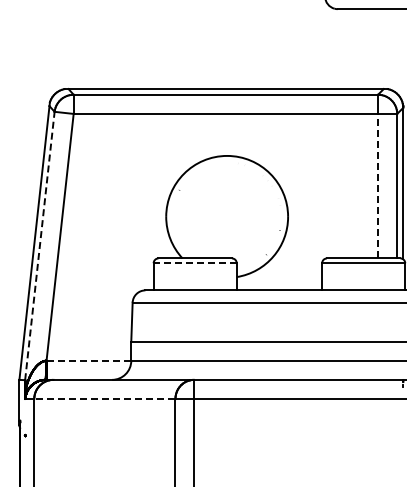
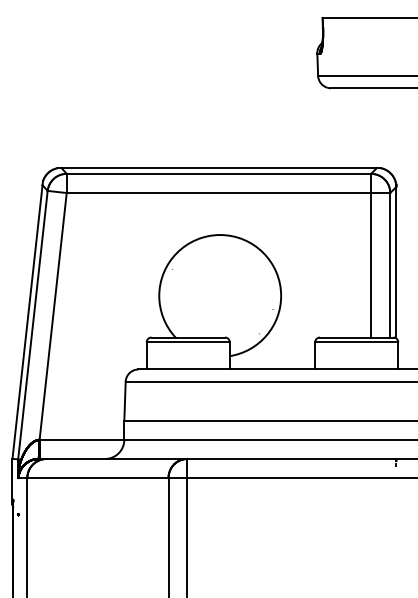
line: (378, 185) -> (371, 264), dashed -> solid
line: (39, 246) -> (32, 325), dashed -> solid
line: (195, 263) -> (188, 342), dashed -> solid
line: (89, 360) -> (82, 439), dashed -> solid
line: (104, 399) -> (97, 478), dashed -> solid

